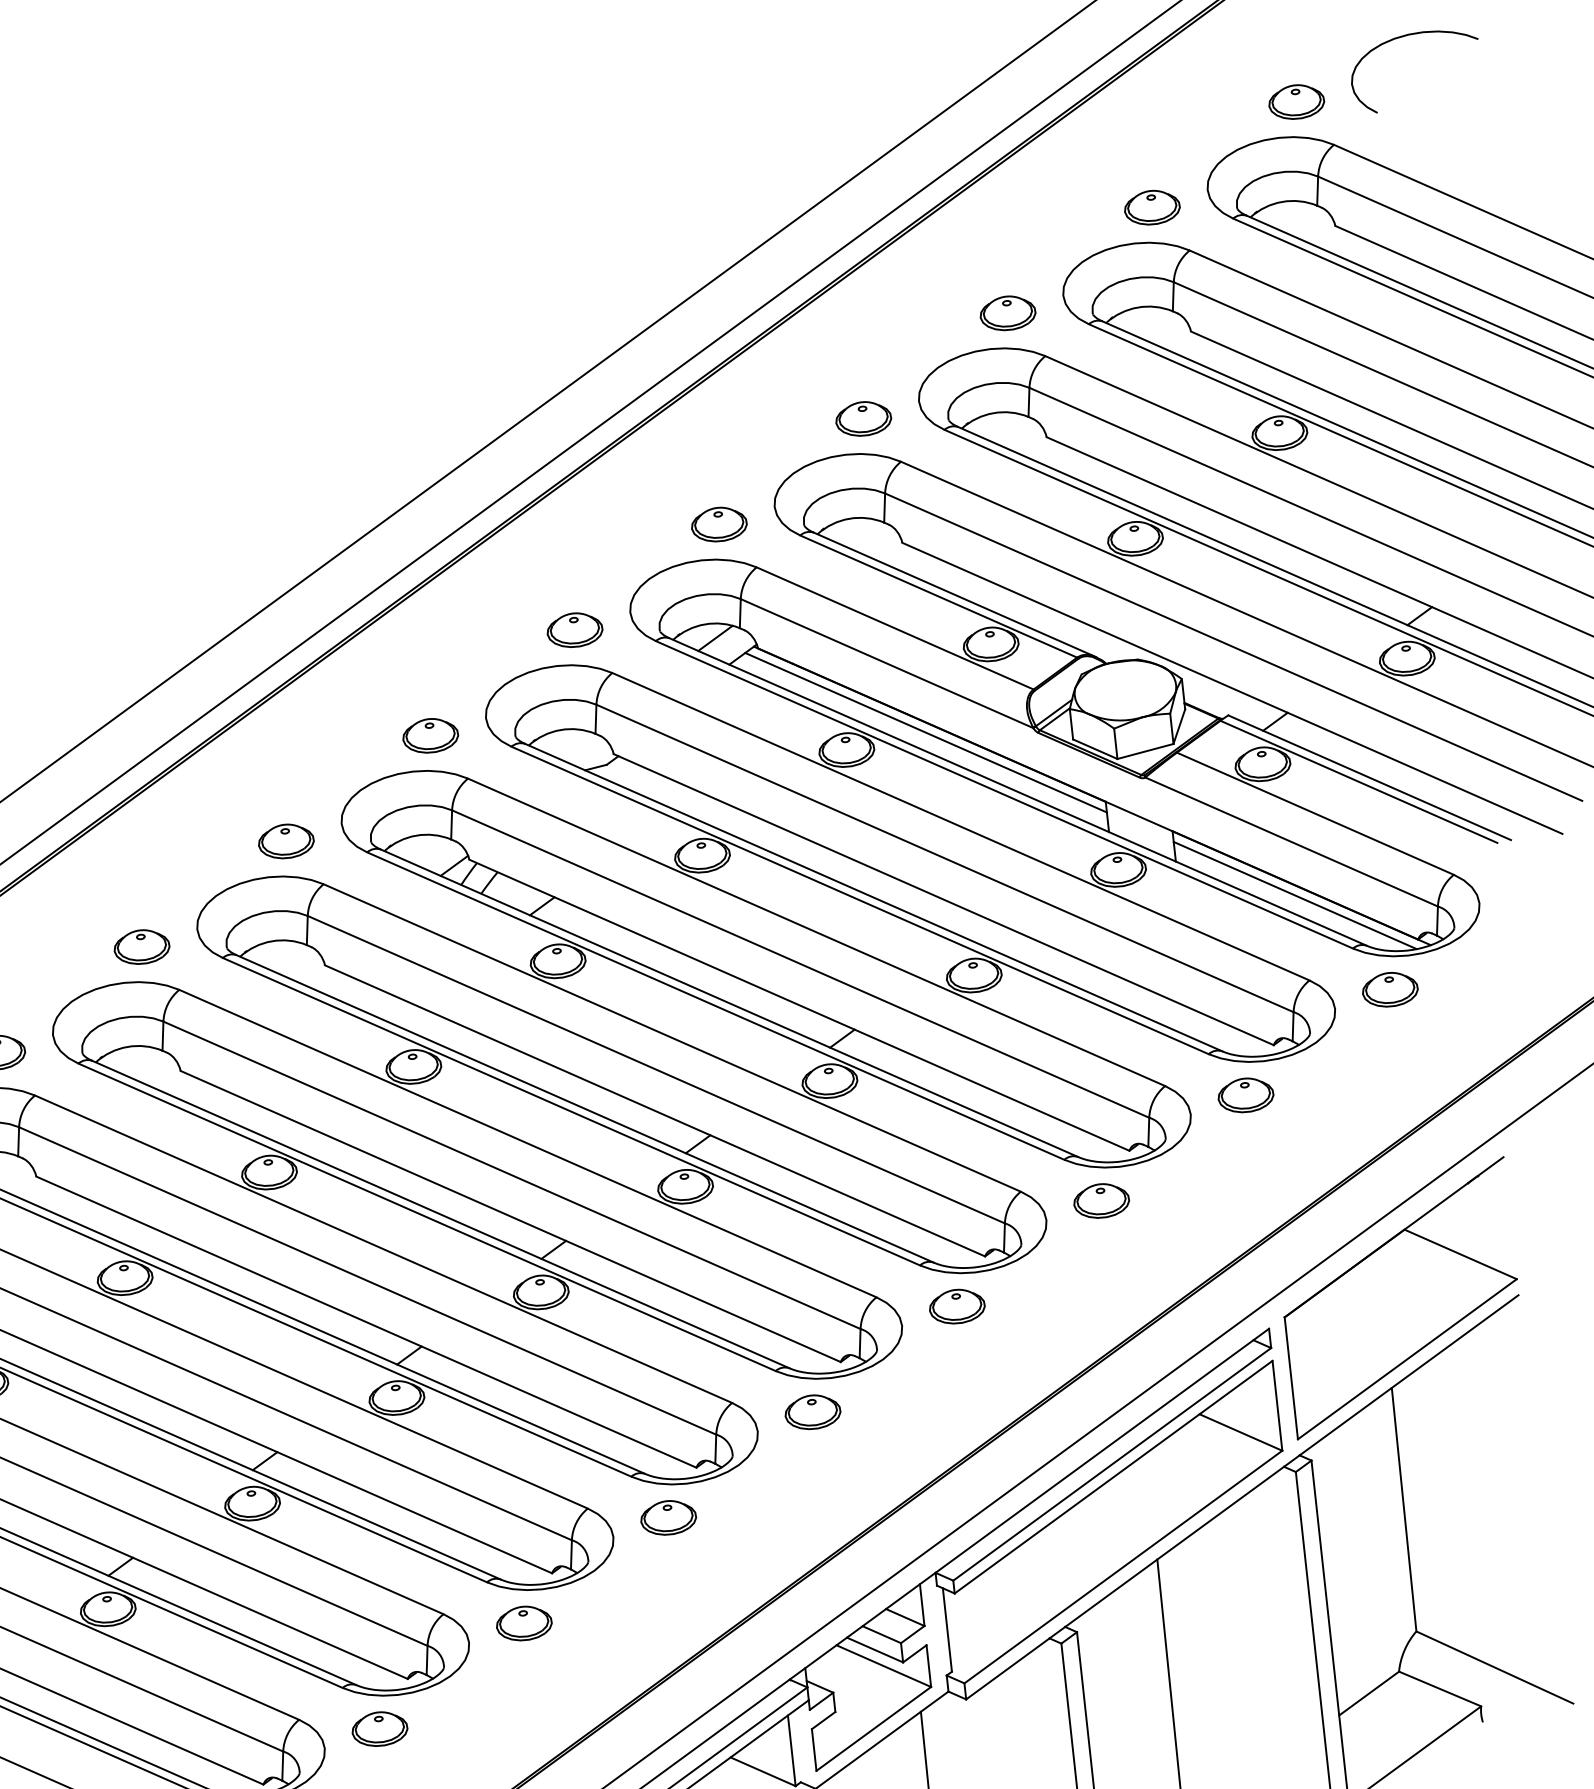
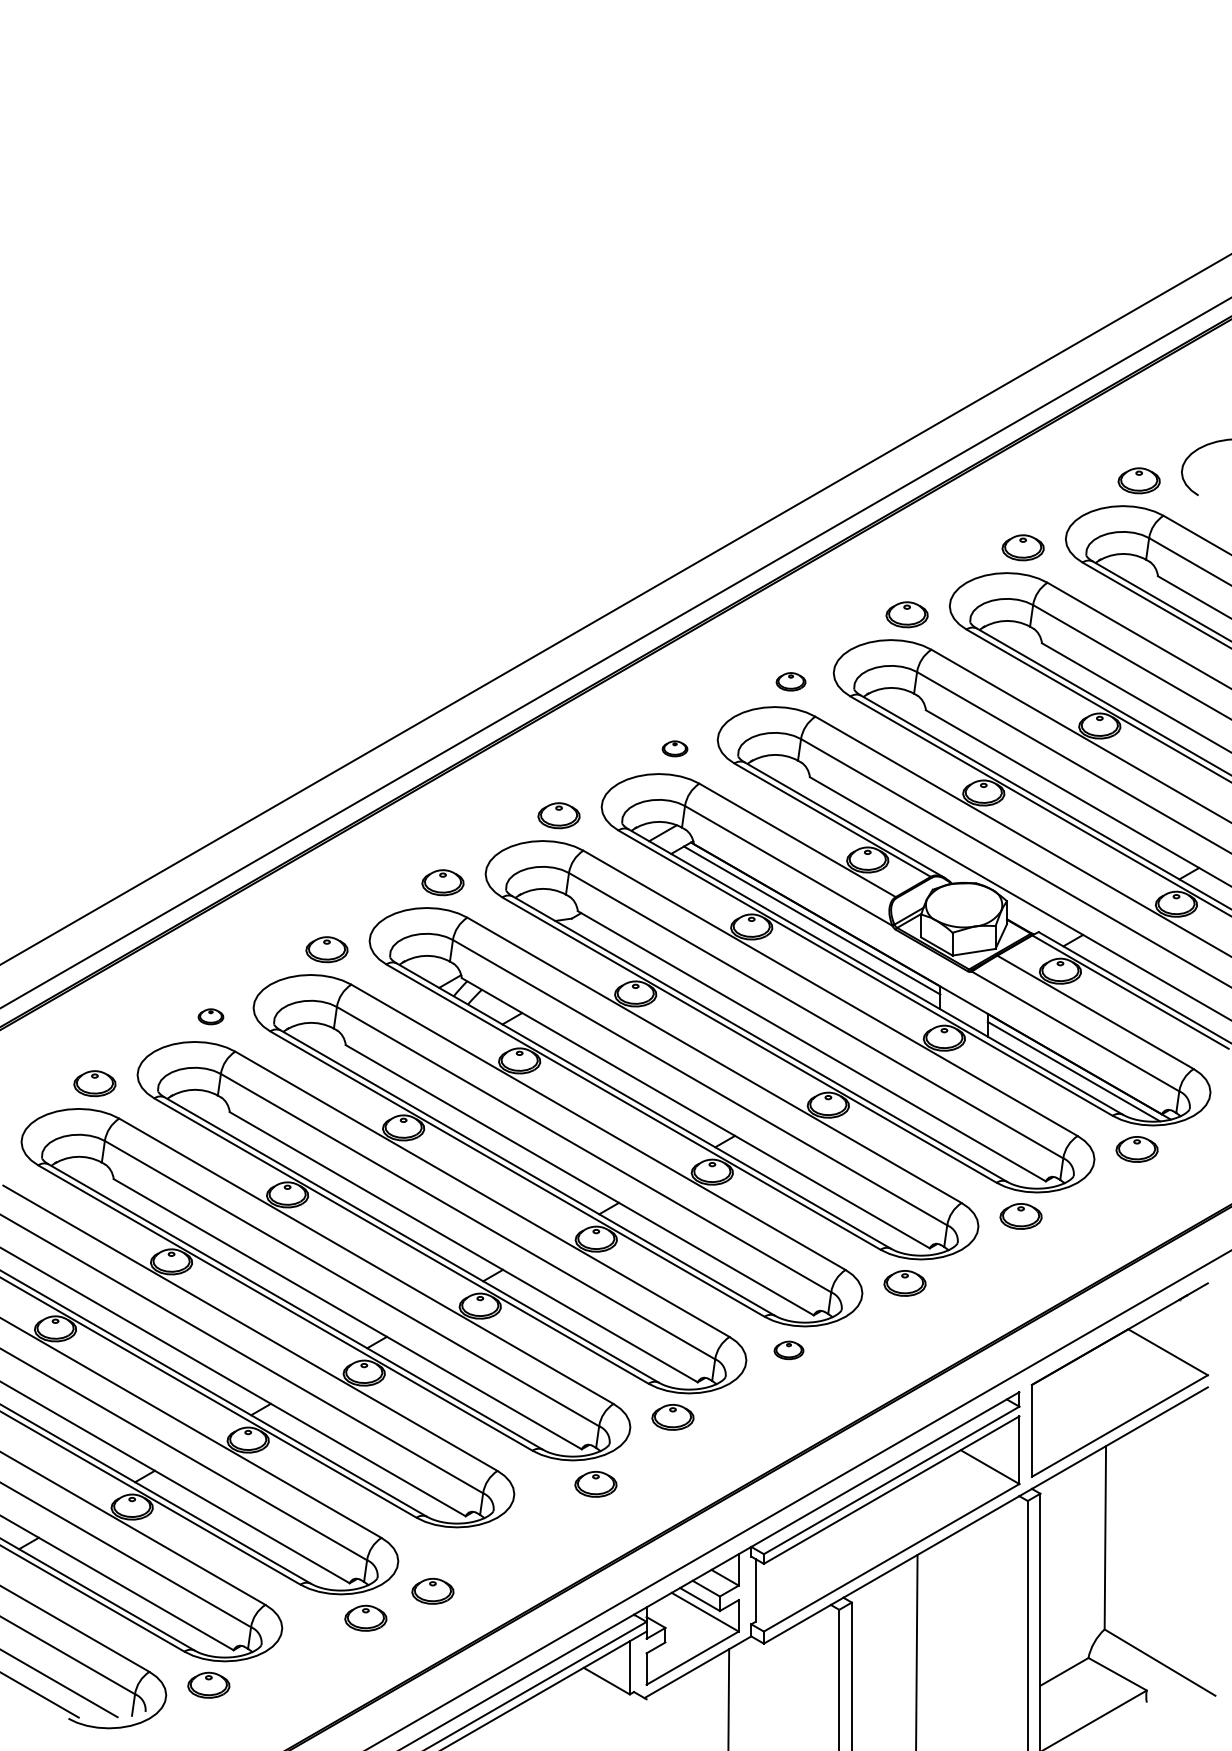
part: (862, 418) -> (790, 681), size x0.7
part: (718, 524) -> (674, 748), size x0.6
part: (141, 946) -> (210, 1016), size x0.6
part: (956, 1306) -> (788, 1350), size x0.7
part: (667, 1516) -> (595, 1483), moved
part: (523, 1622) -> (432, 1590), moved
part: (379, 1728) -> (365, 1617), moved

